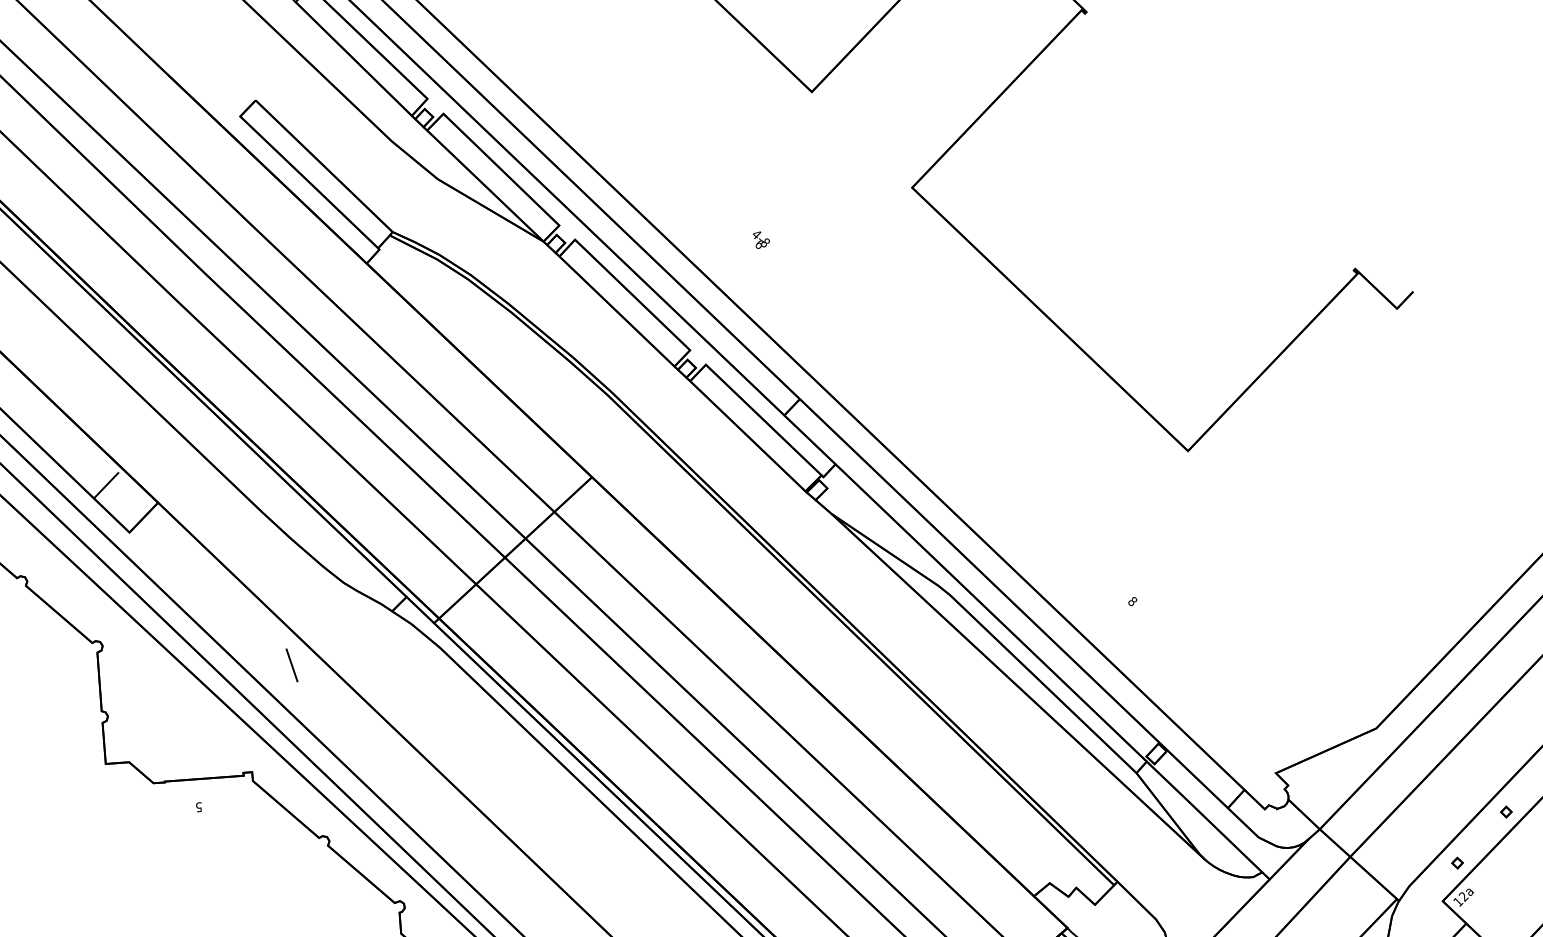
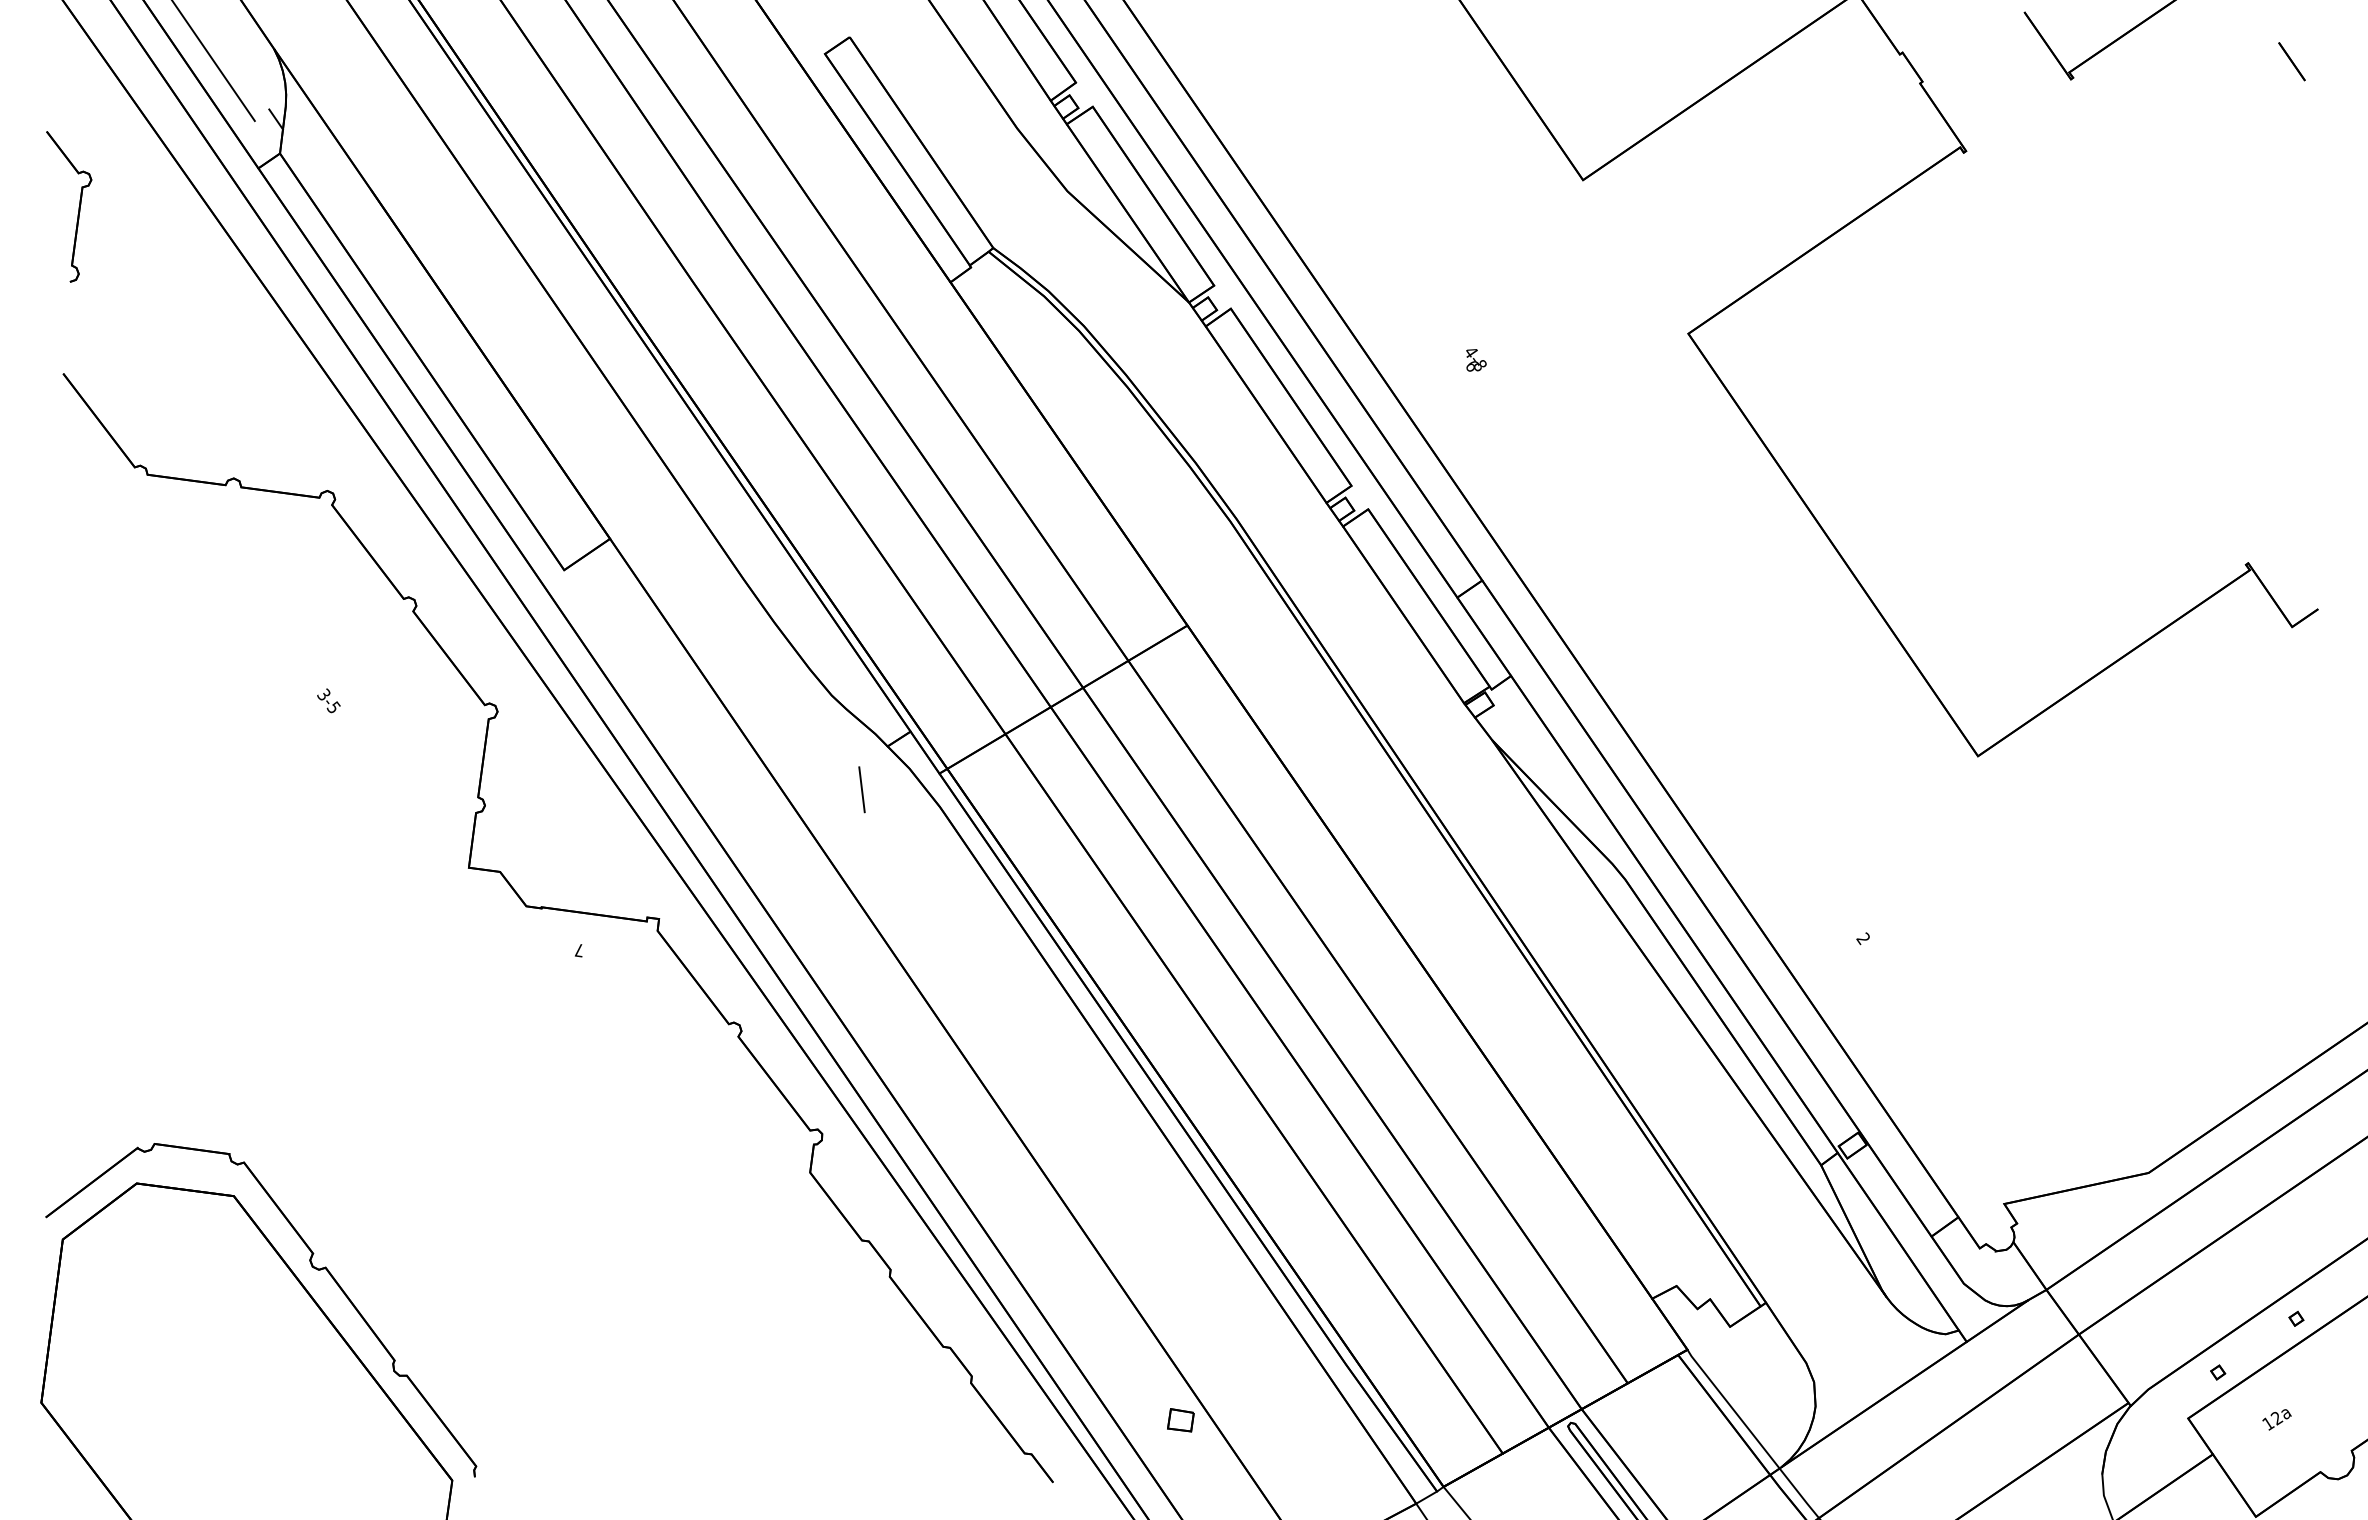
line: (106, 485) -> (546, 501), removed
text: (1132, 601) -> (1863, 938), 8 -> 2
line: (291, 665) -> (861, 789), moved
text: (198, 807) -> (578, 950), 5 -> 7
text: (1463, 897) -> (2276, 1419), moved

